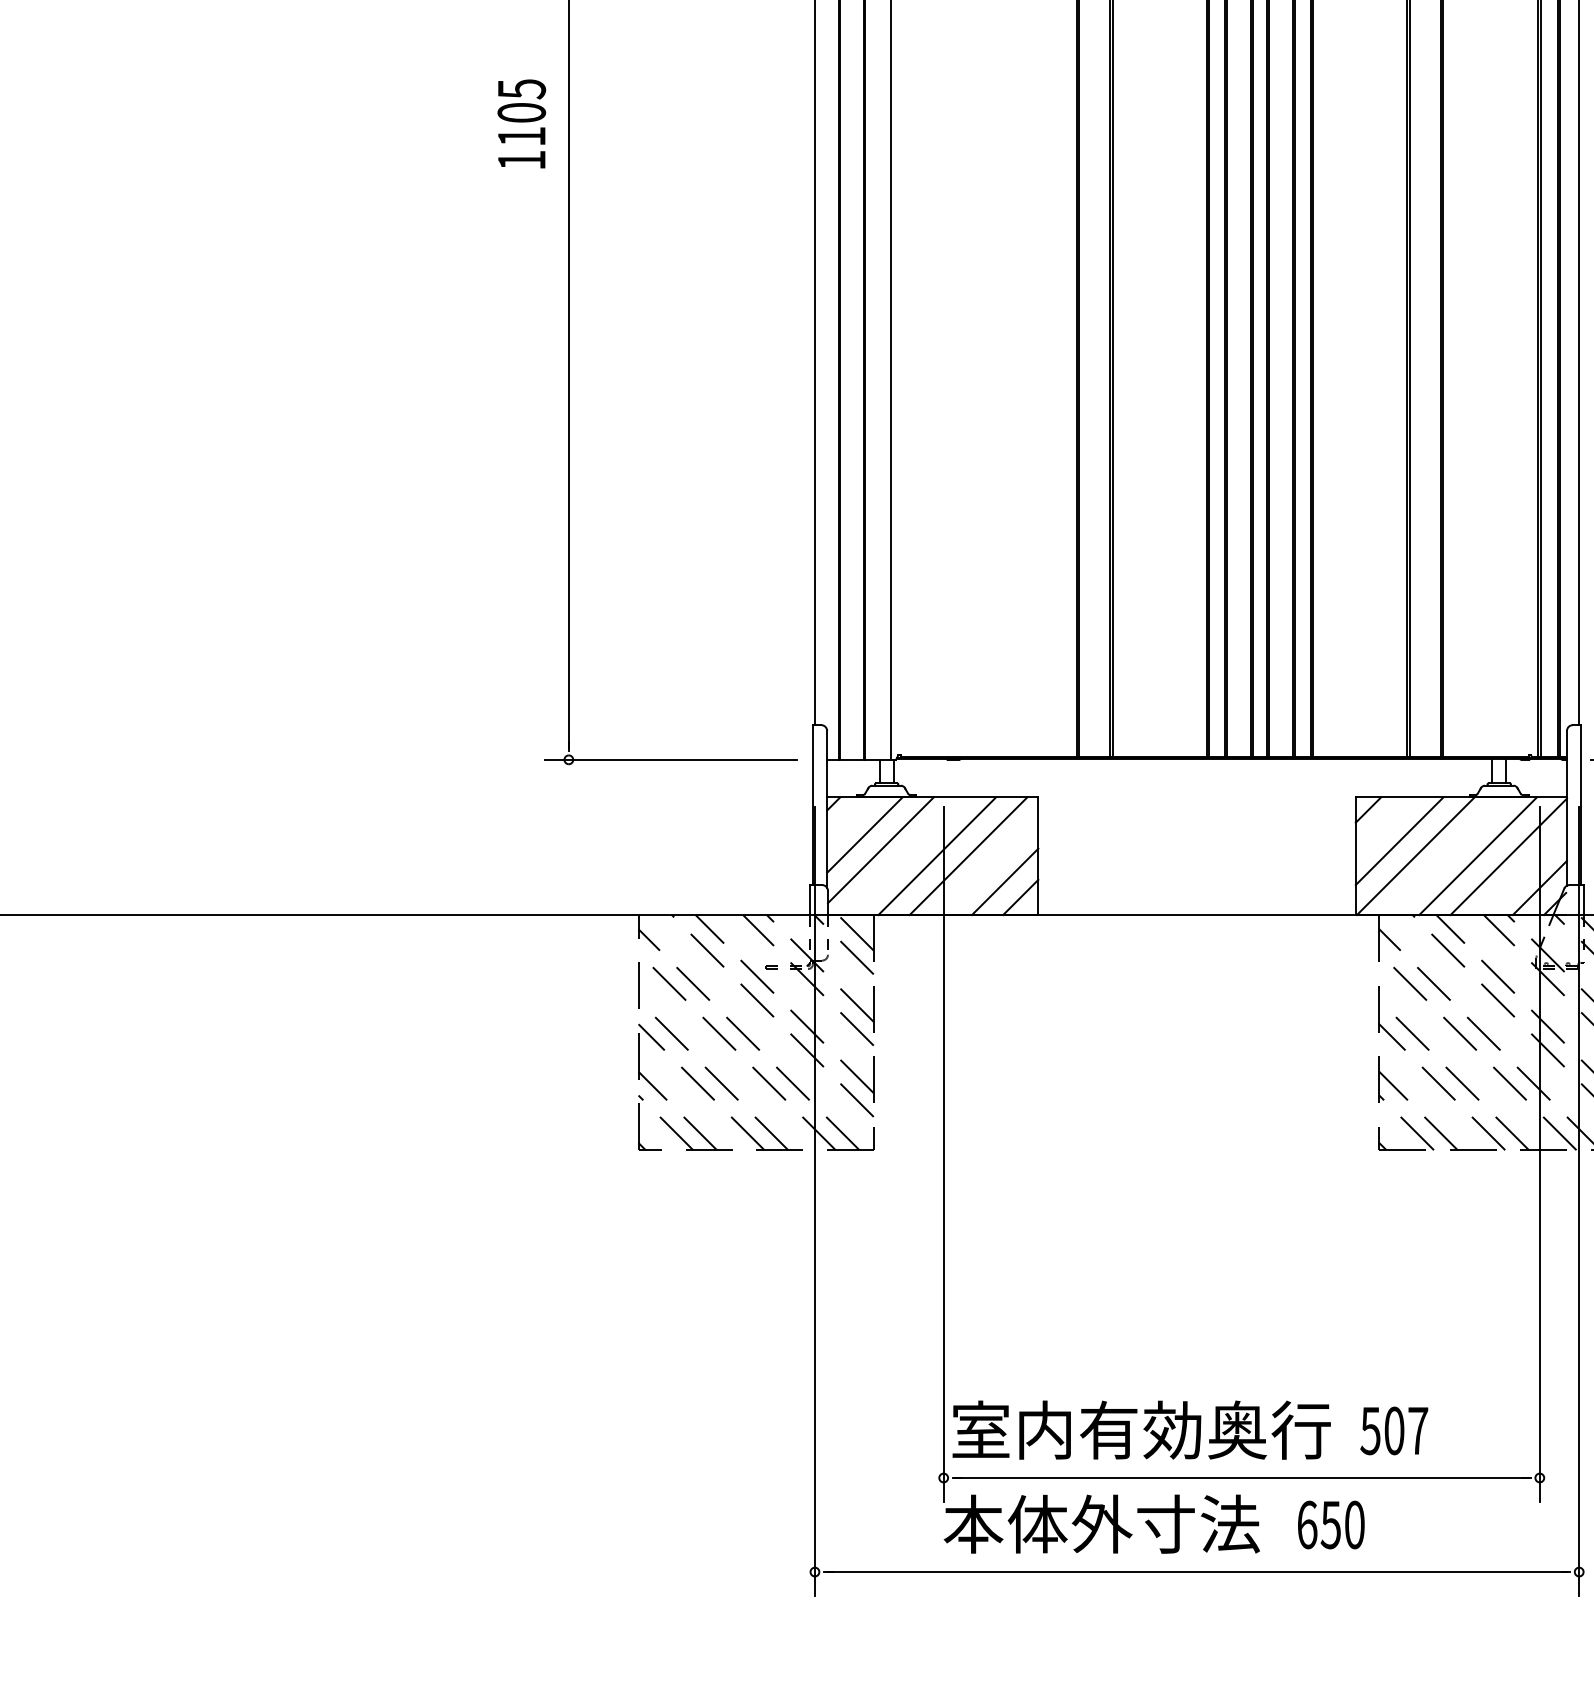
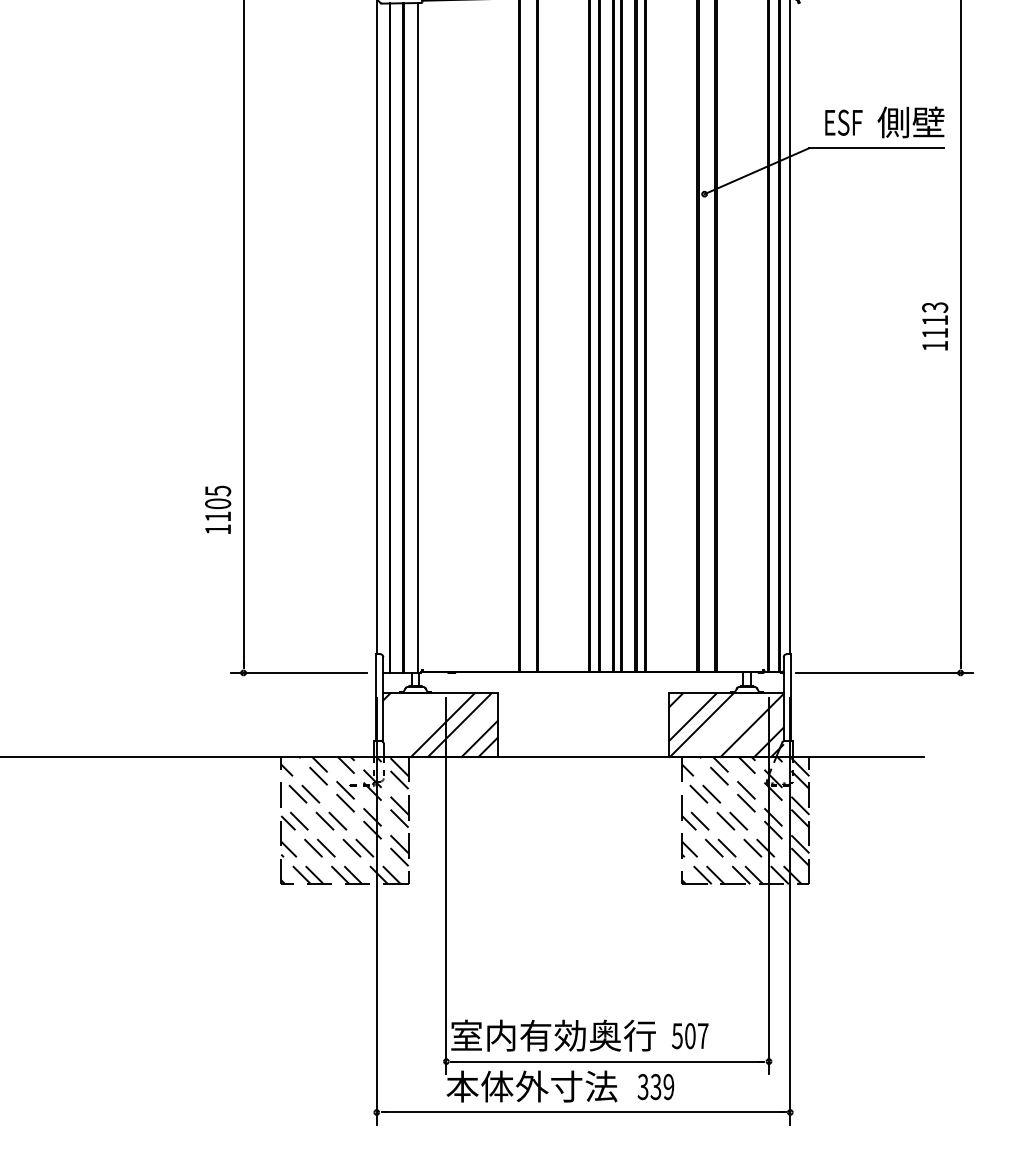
text: (522, 123) -> (218, 509), moved
line: (864, 834) -> (403, 713), removed
line: (881, 849) -> (412, 721), removed
line: (1477, 855) -> (735, 724), removed
text: (1330, 1524) -> (655, 1086), 650 -> 339

